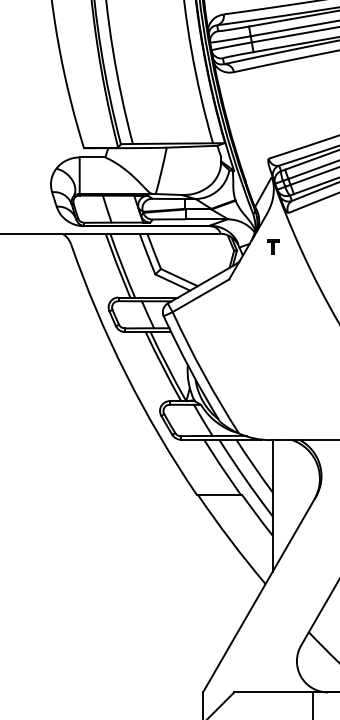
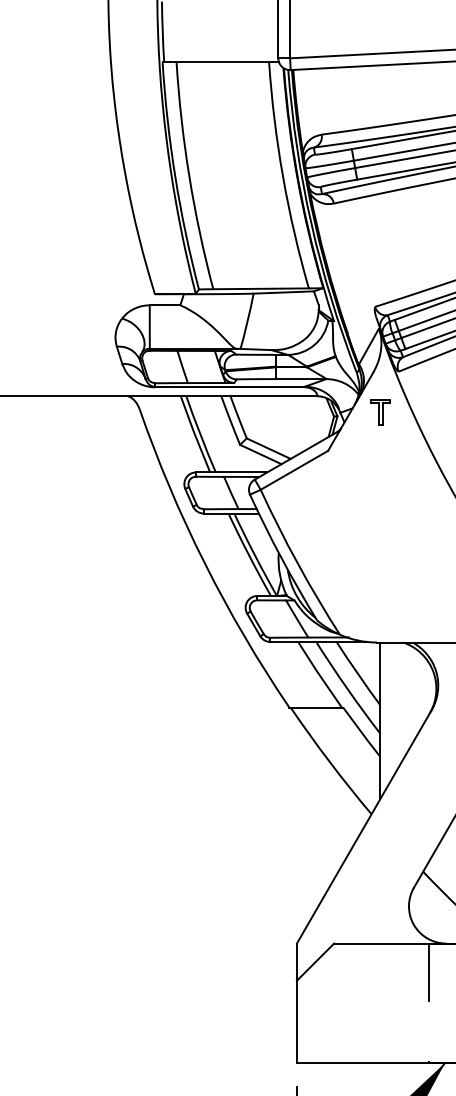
part: (273, 247) -> (380, 412), size x1.43

